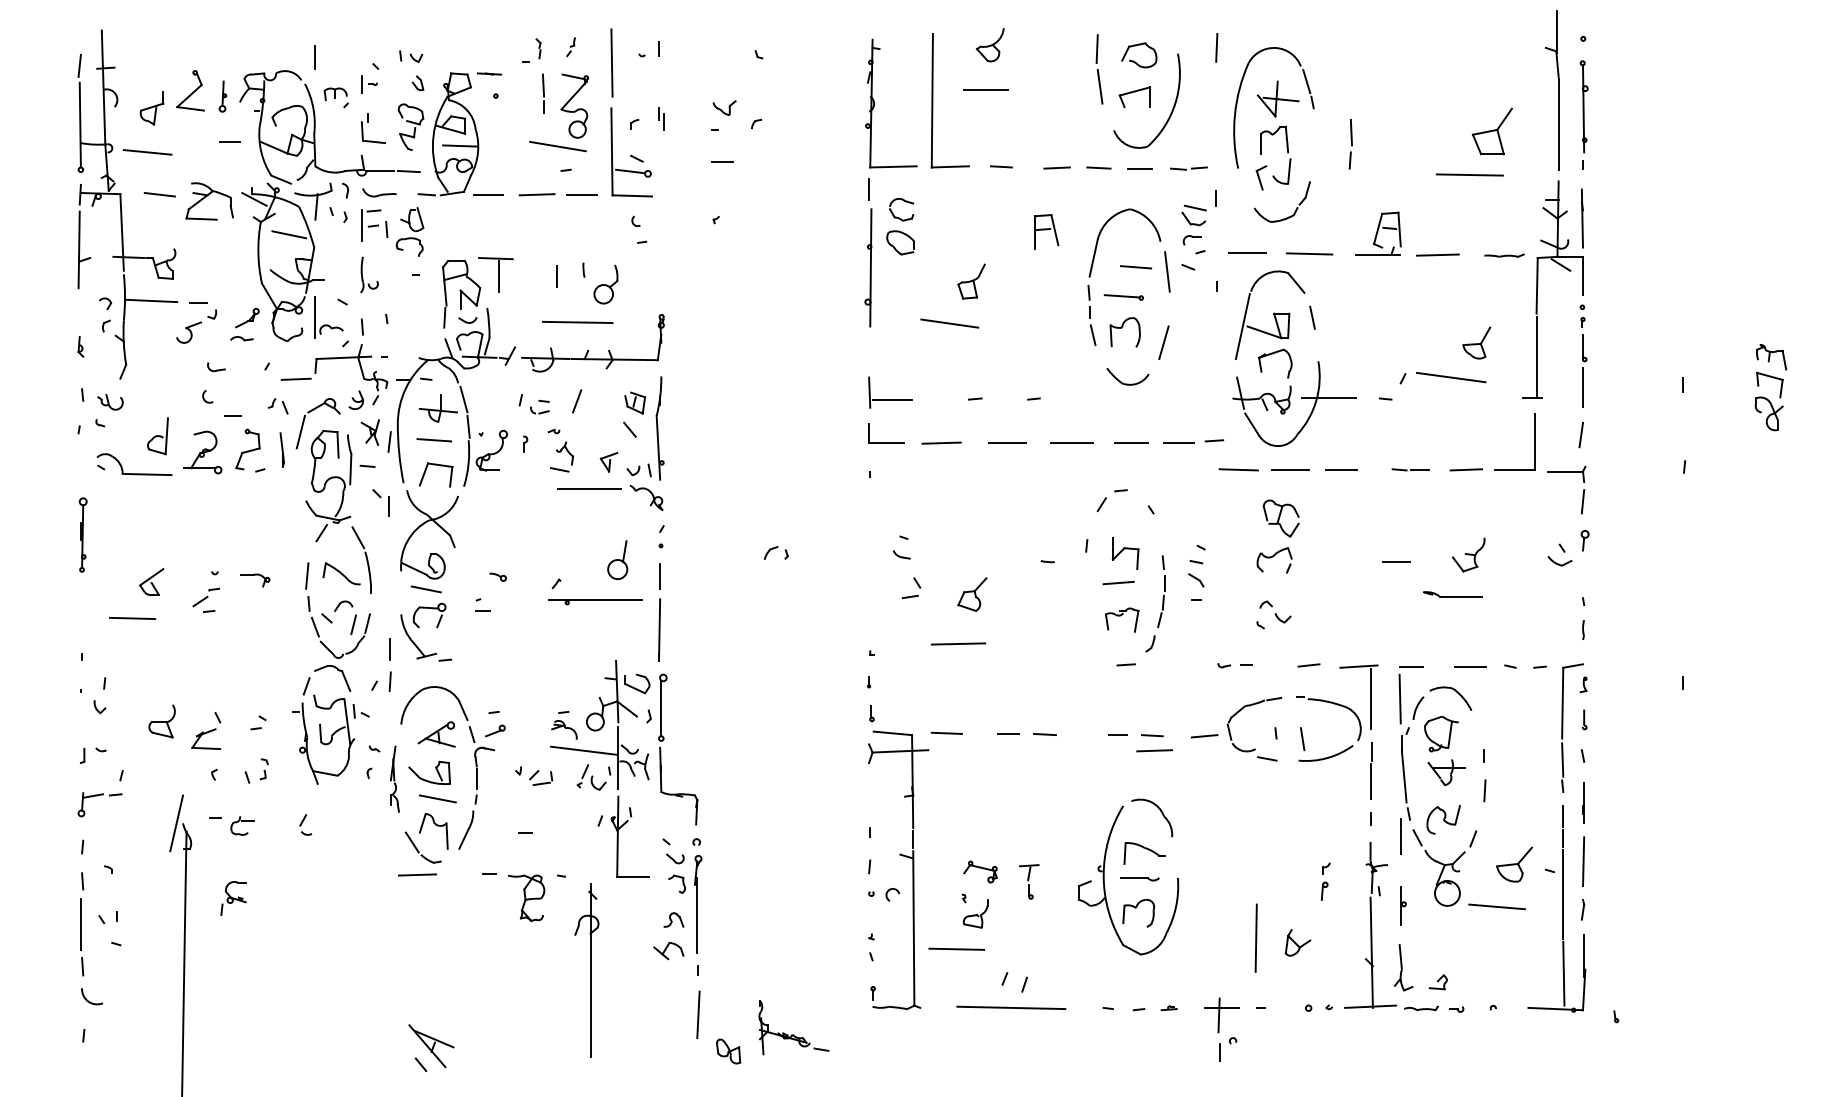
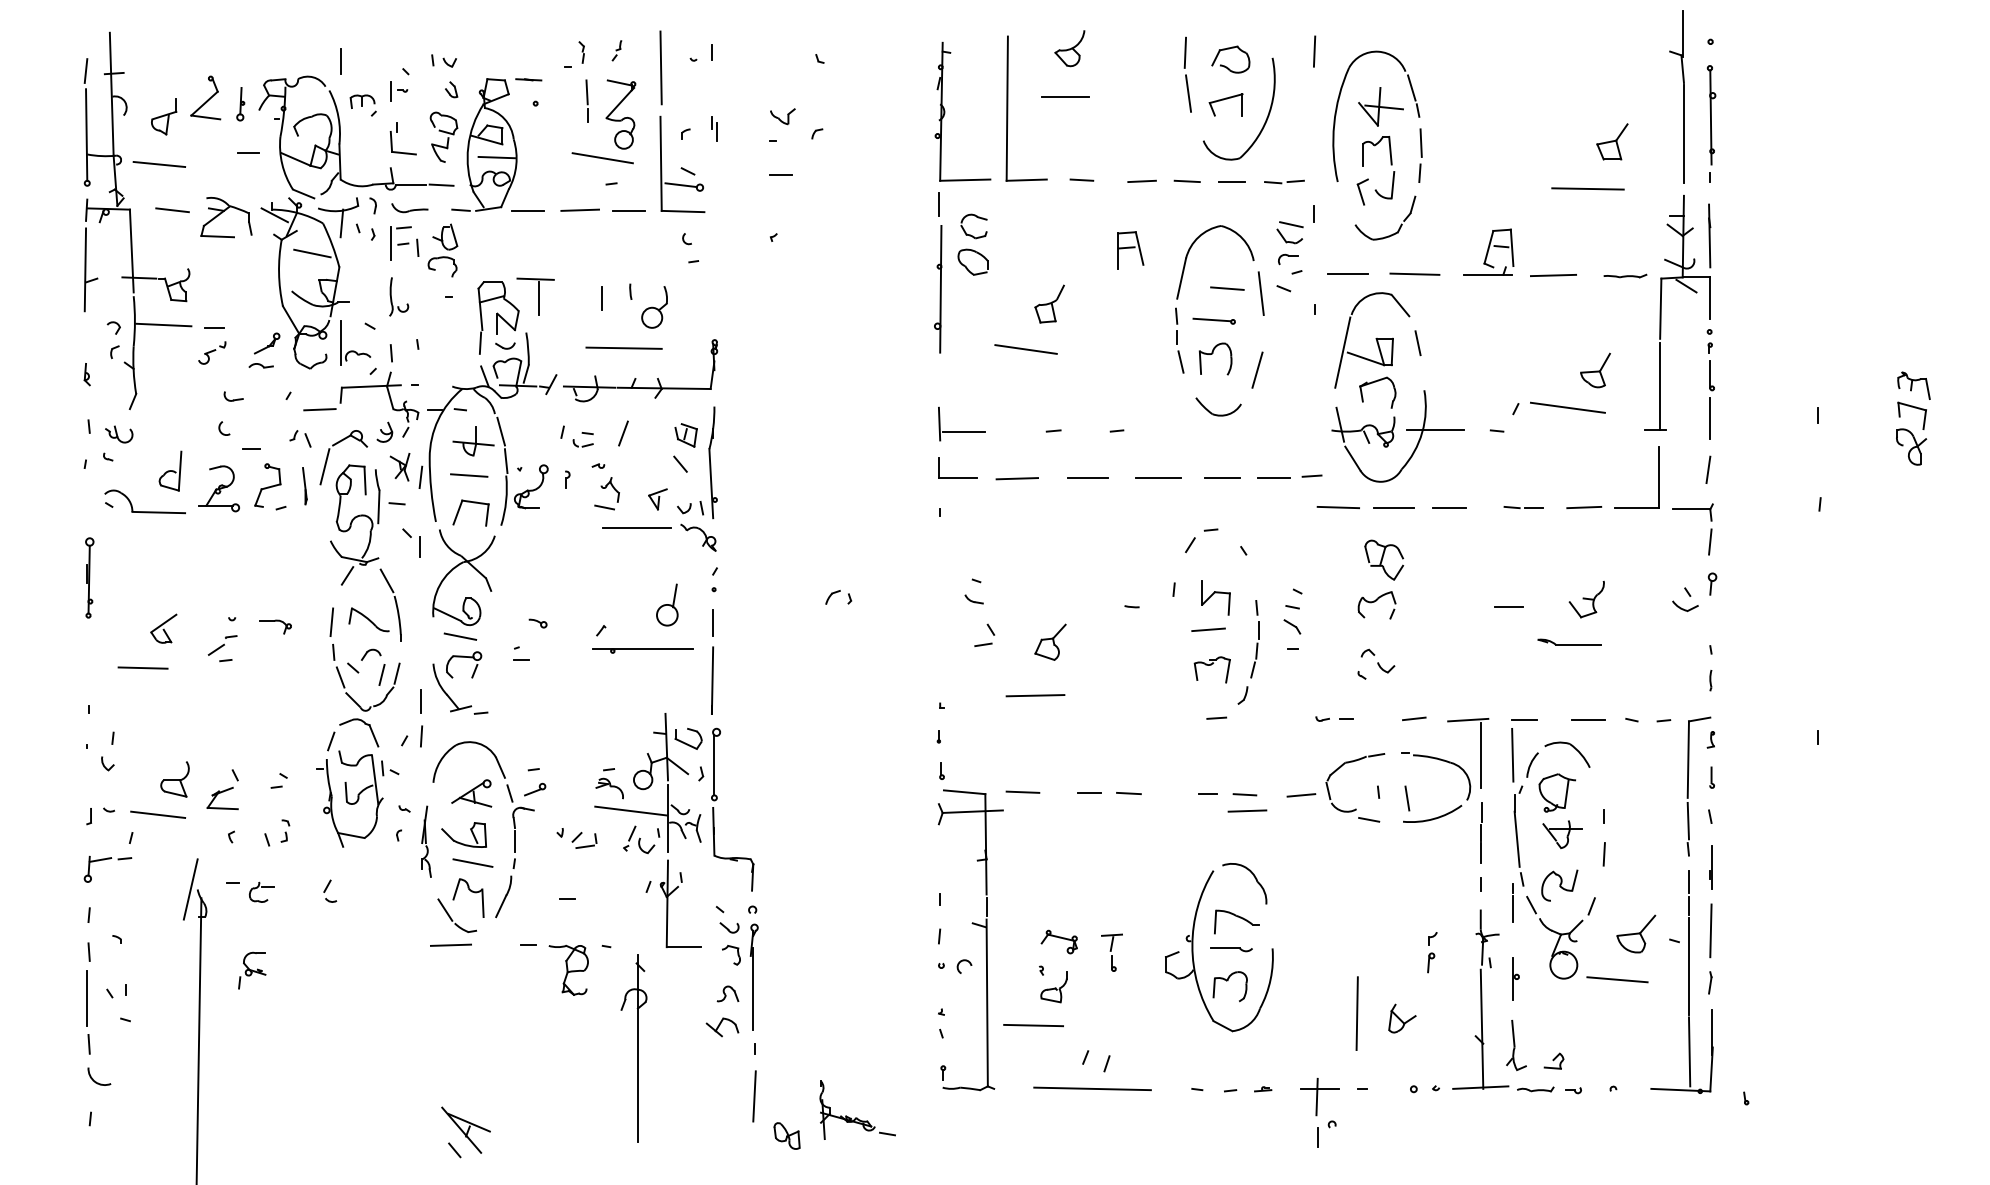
part: (1492, 131) -> (1612, 141), size x0.71
part: (1350, 144) -> (1420, 155), moved
part: (196, 326) -> (212, 352), size x0.62
line: (146, 754) -> (158, 815), added

